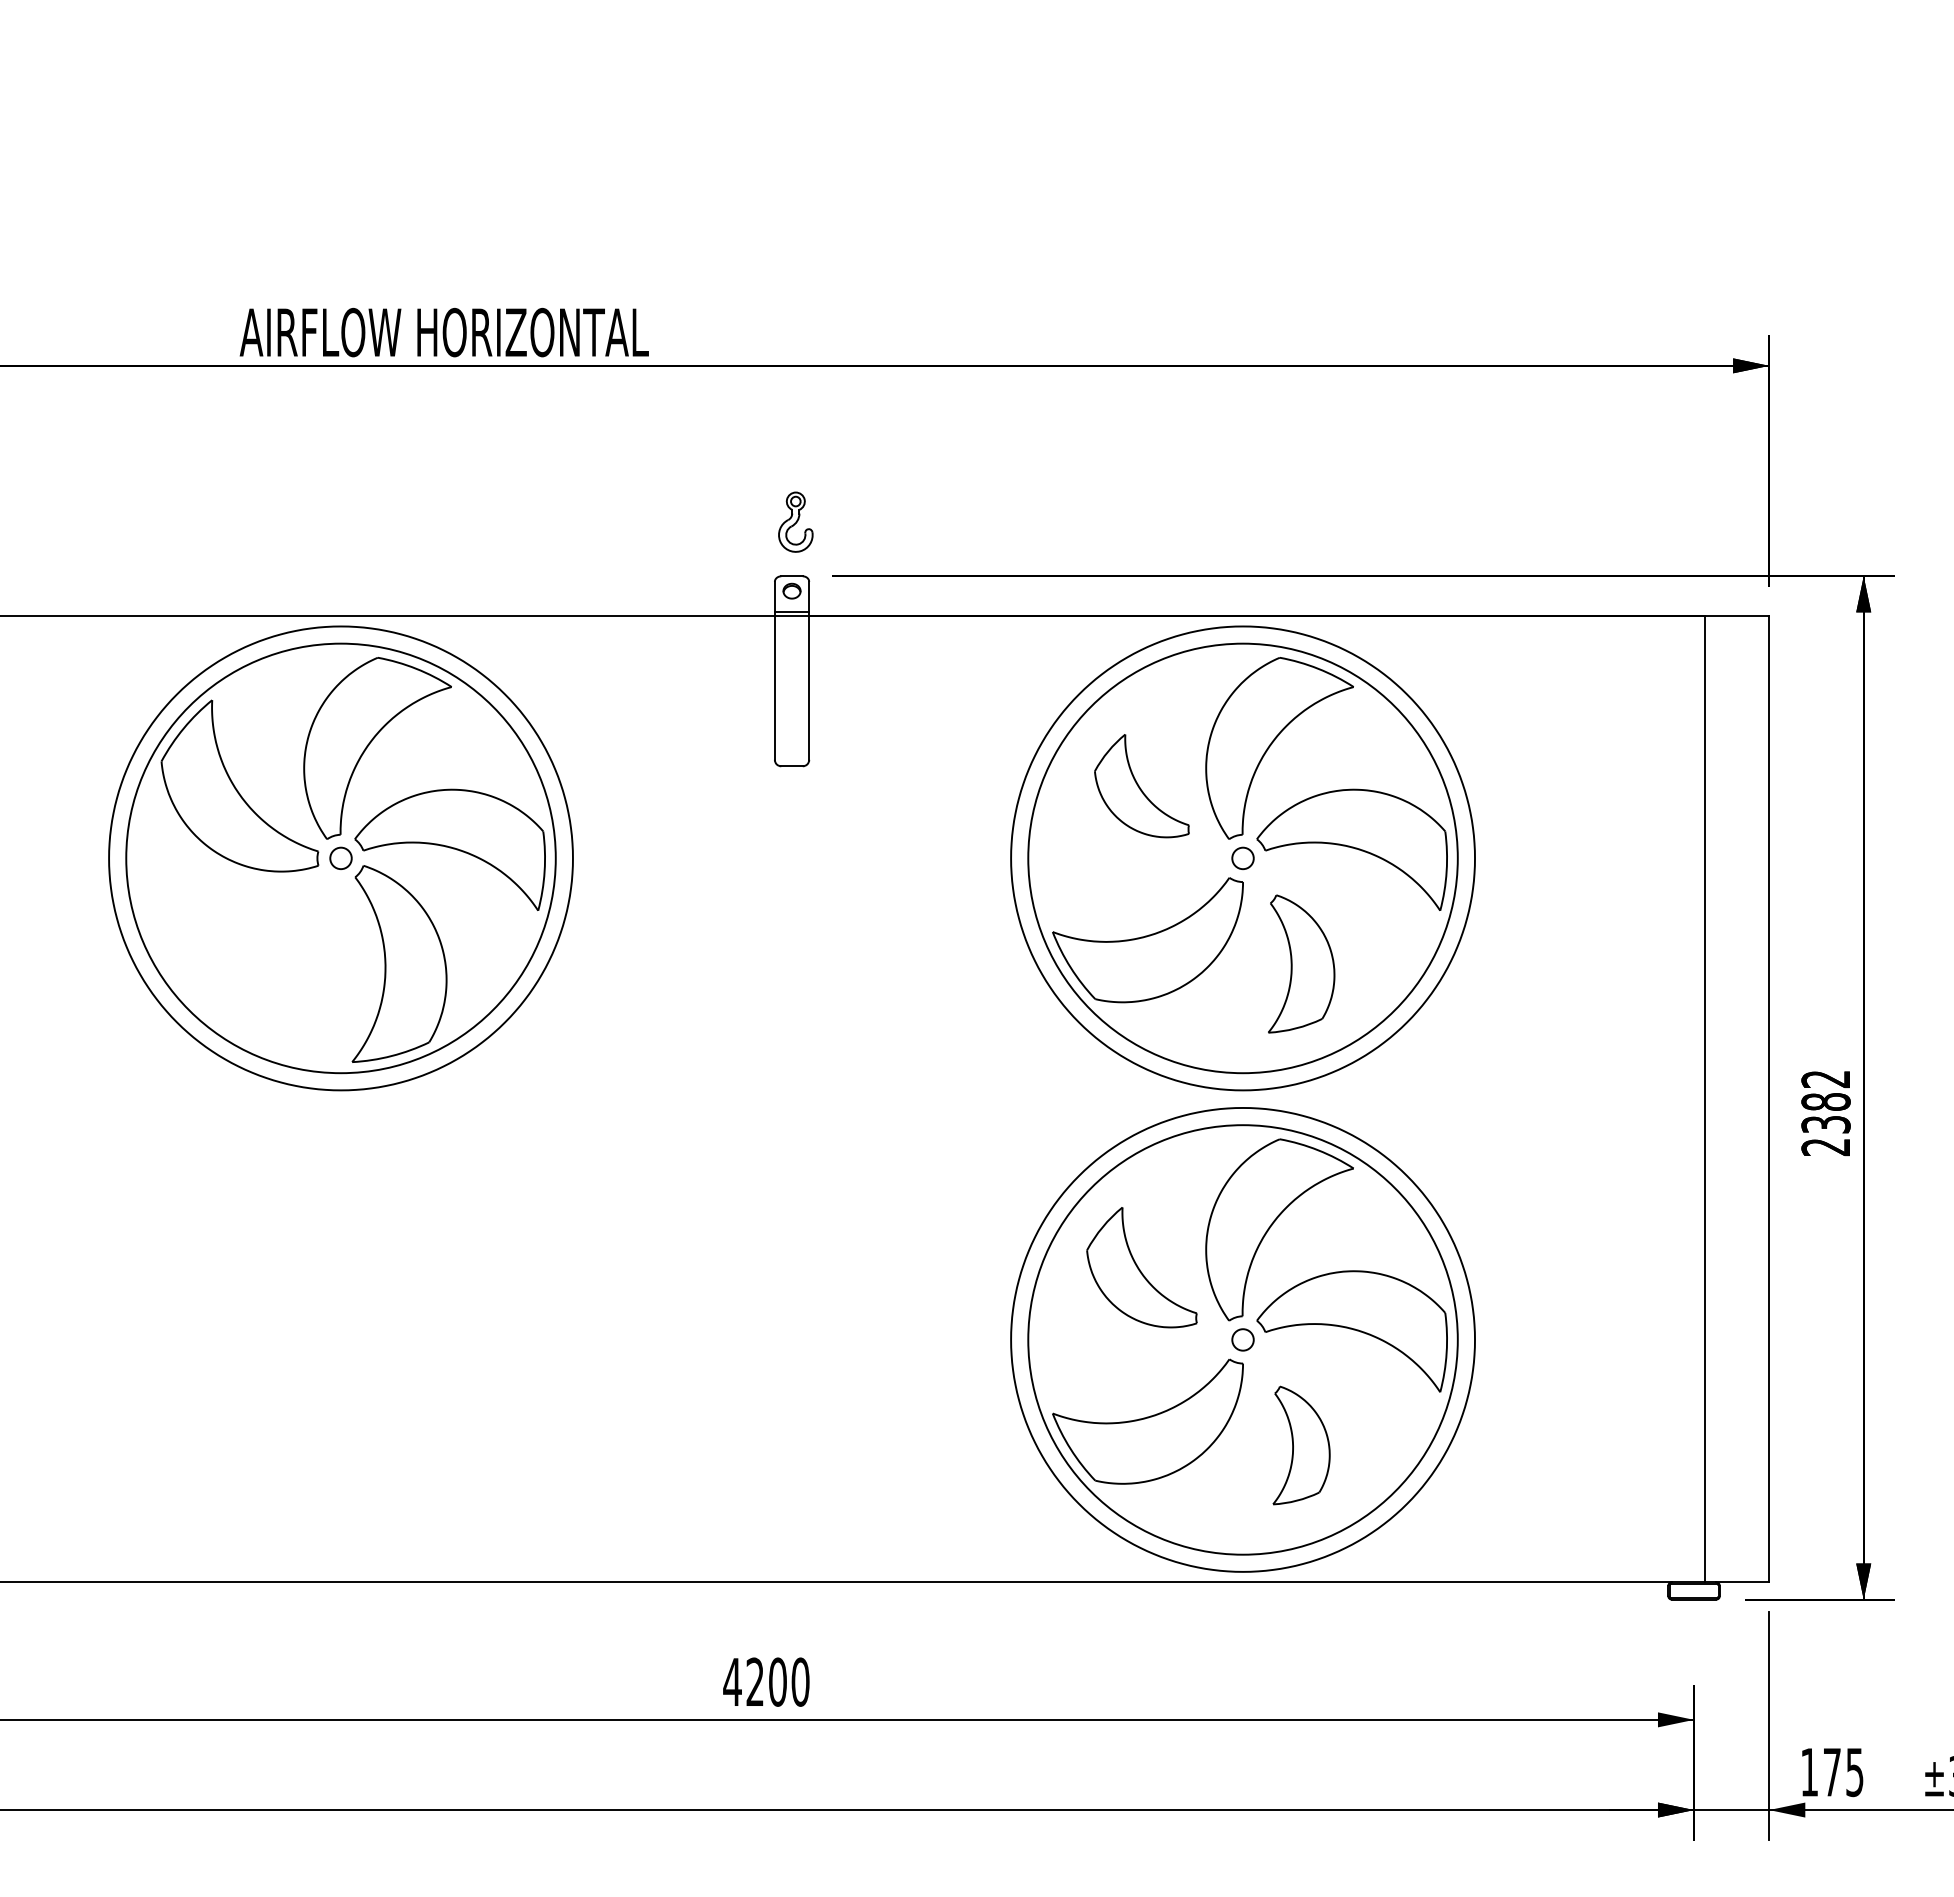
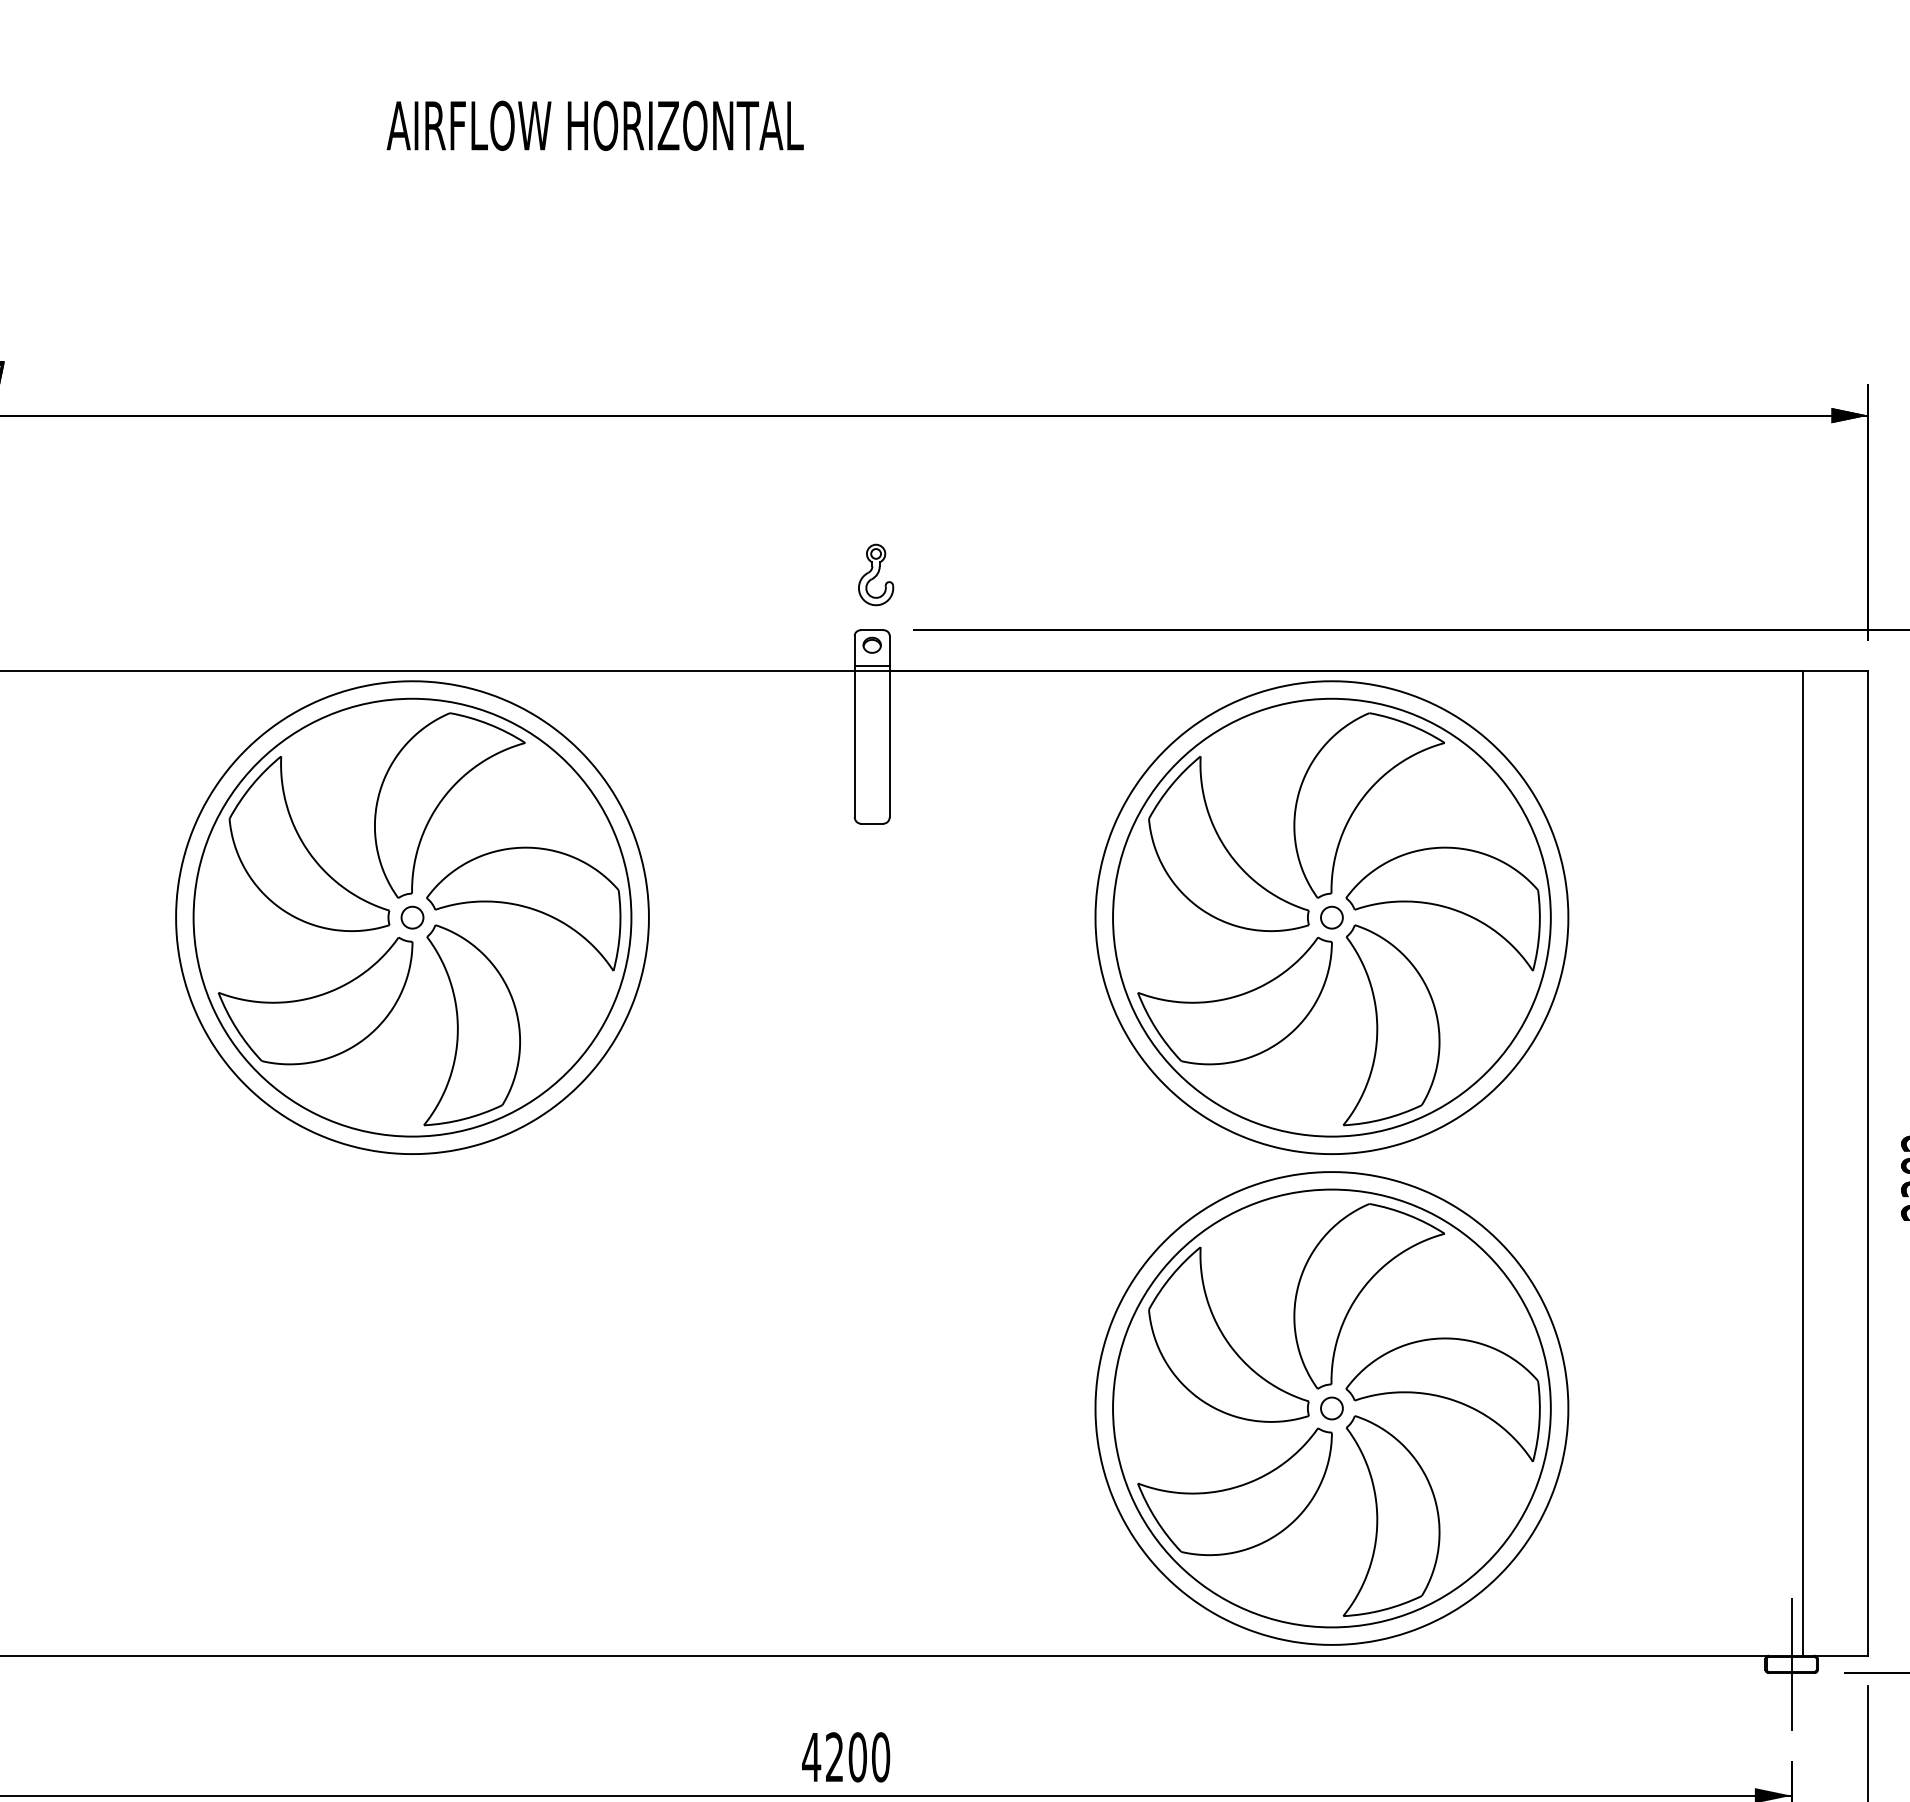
text: (443, 332) -> (594, 125), moved
part: (1141, 785) -> (1228, 843), size x1.67
part: (245, 940) -> (315, 1001), added
part: (1301, 963) -> (1391, 1024), size x1.43
part: (1141, 1267) -> (1228, 1334), size x1.43
part: (1301, 1445) -> (1391, 1516), size x1.67
line: (1694, 1590) -> (1792, 1663), added

